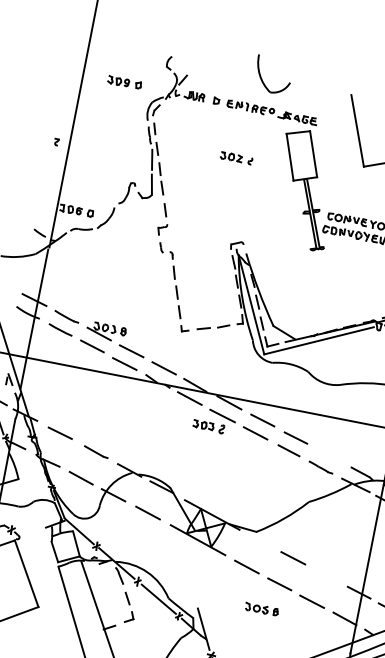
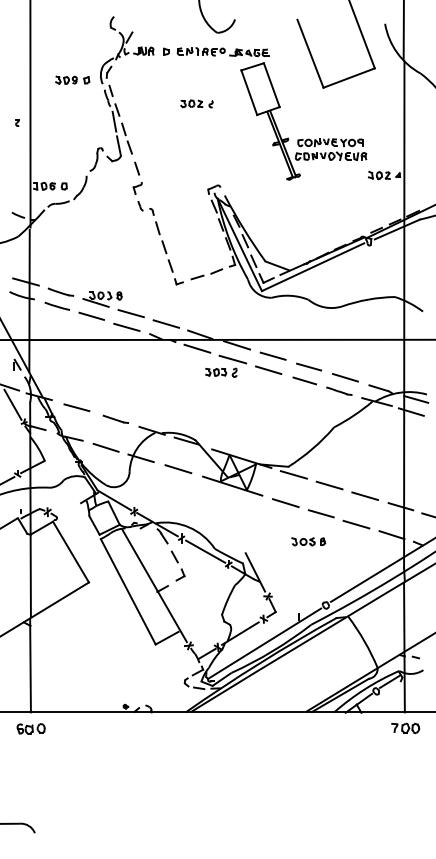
part: (124, 81) -> (72, 79), moved
line: (328, 455) -> (344, 377), added
line: (259, 540) -> (293, 474), added
line: (326, 574) -> (365, 495), added

